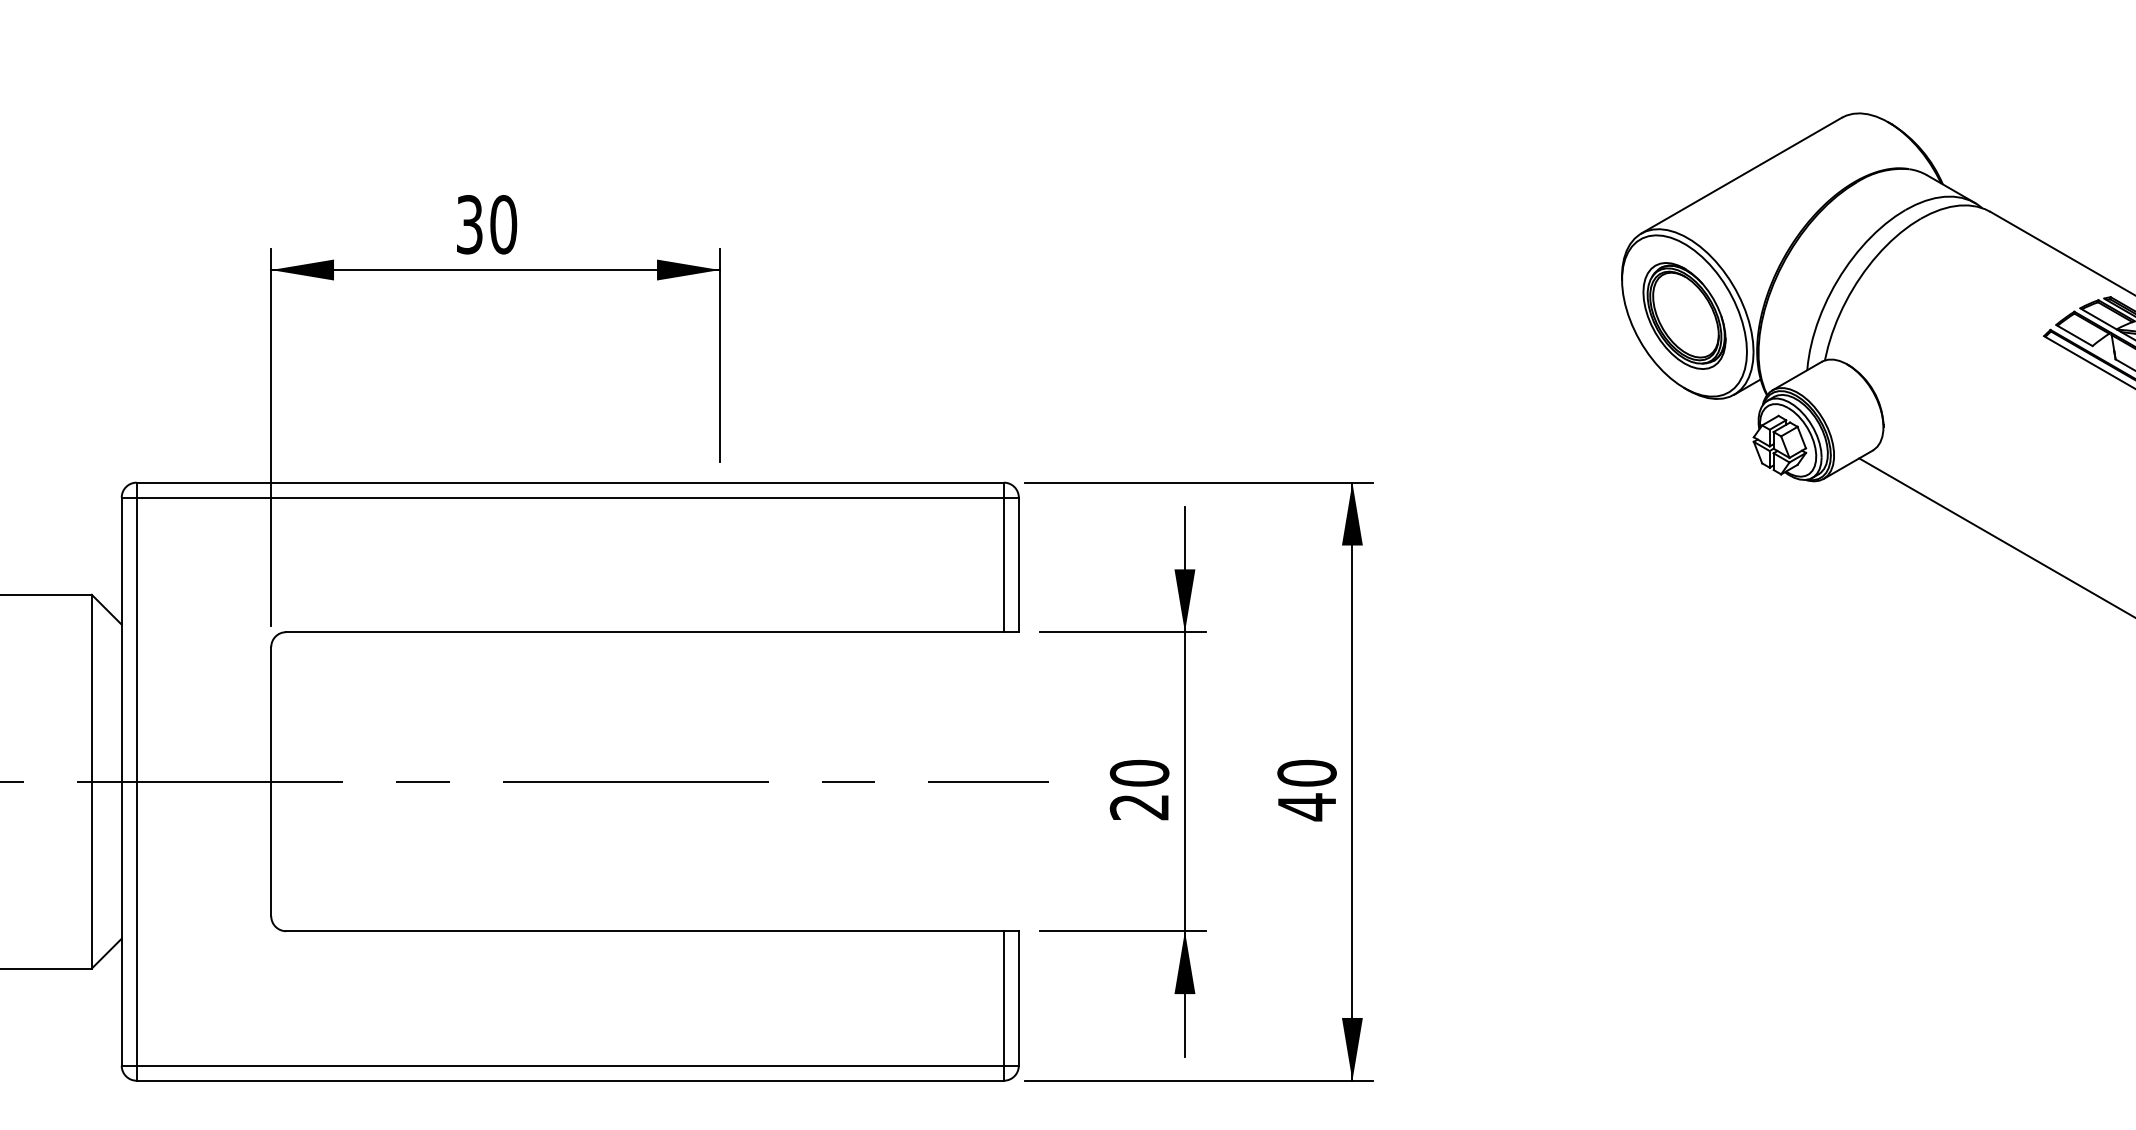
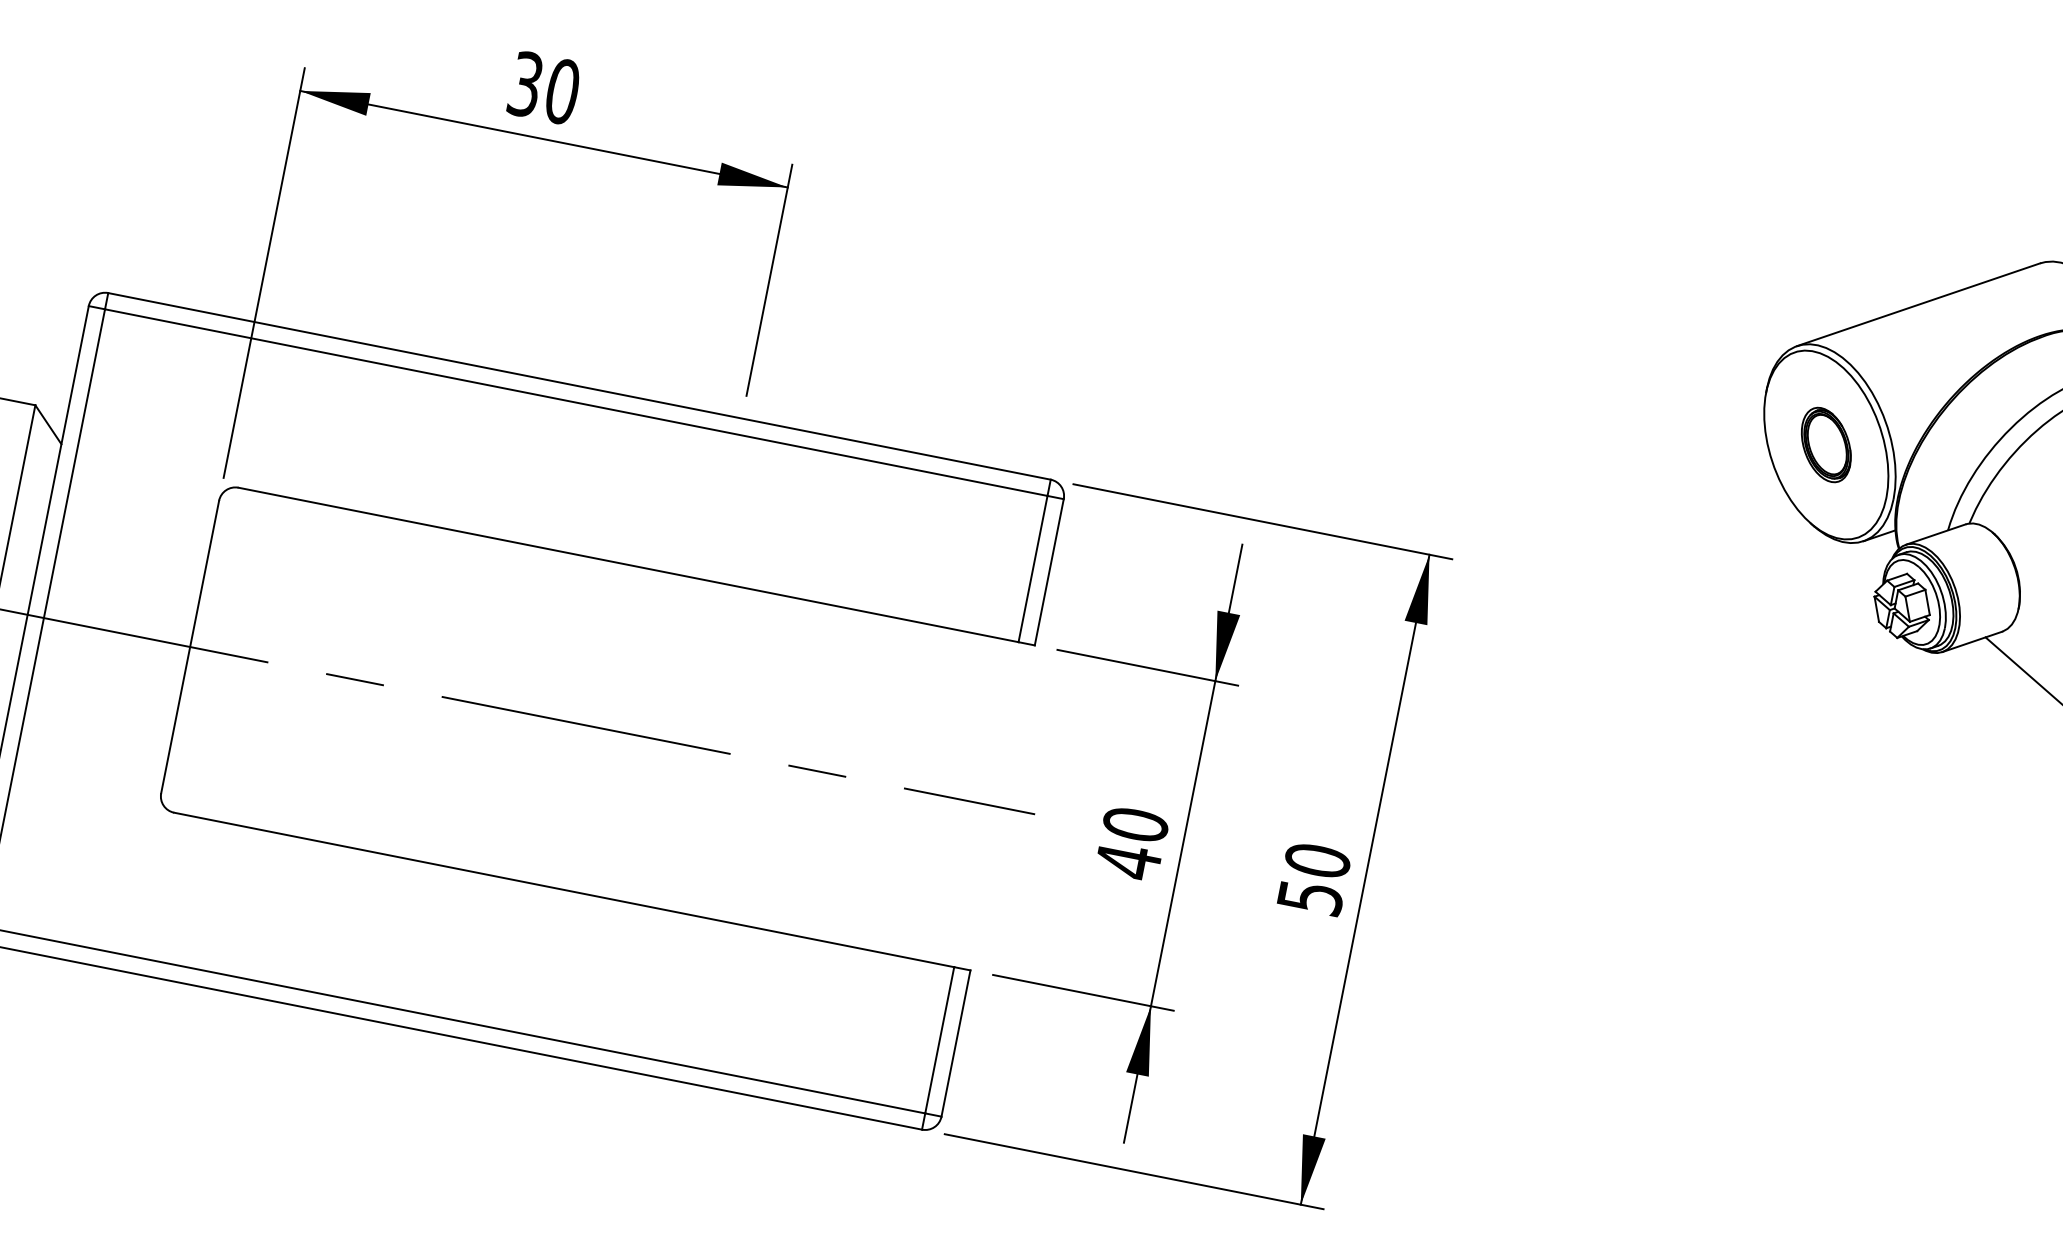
part: (1684, 315) -> (1826, 444), size x0.6
text: (1138, 807) -> (1127, 861), 20 -> 40
text: (1307, 807) -> (1310, 898), 40 -> 50

